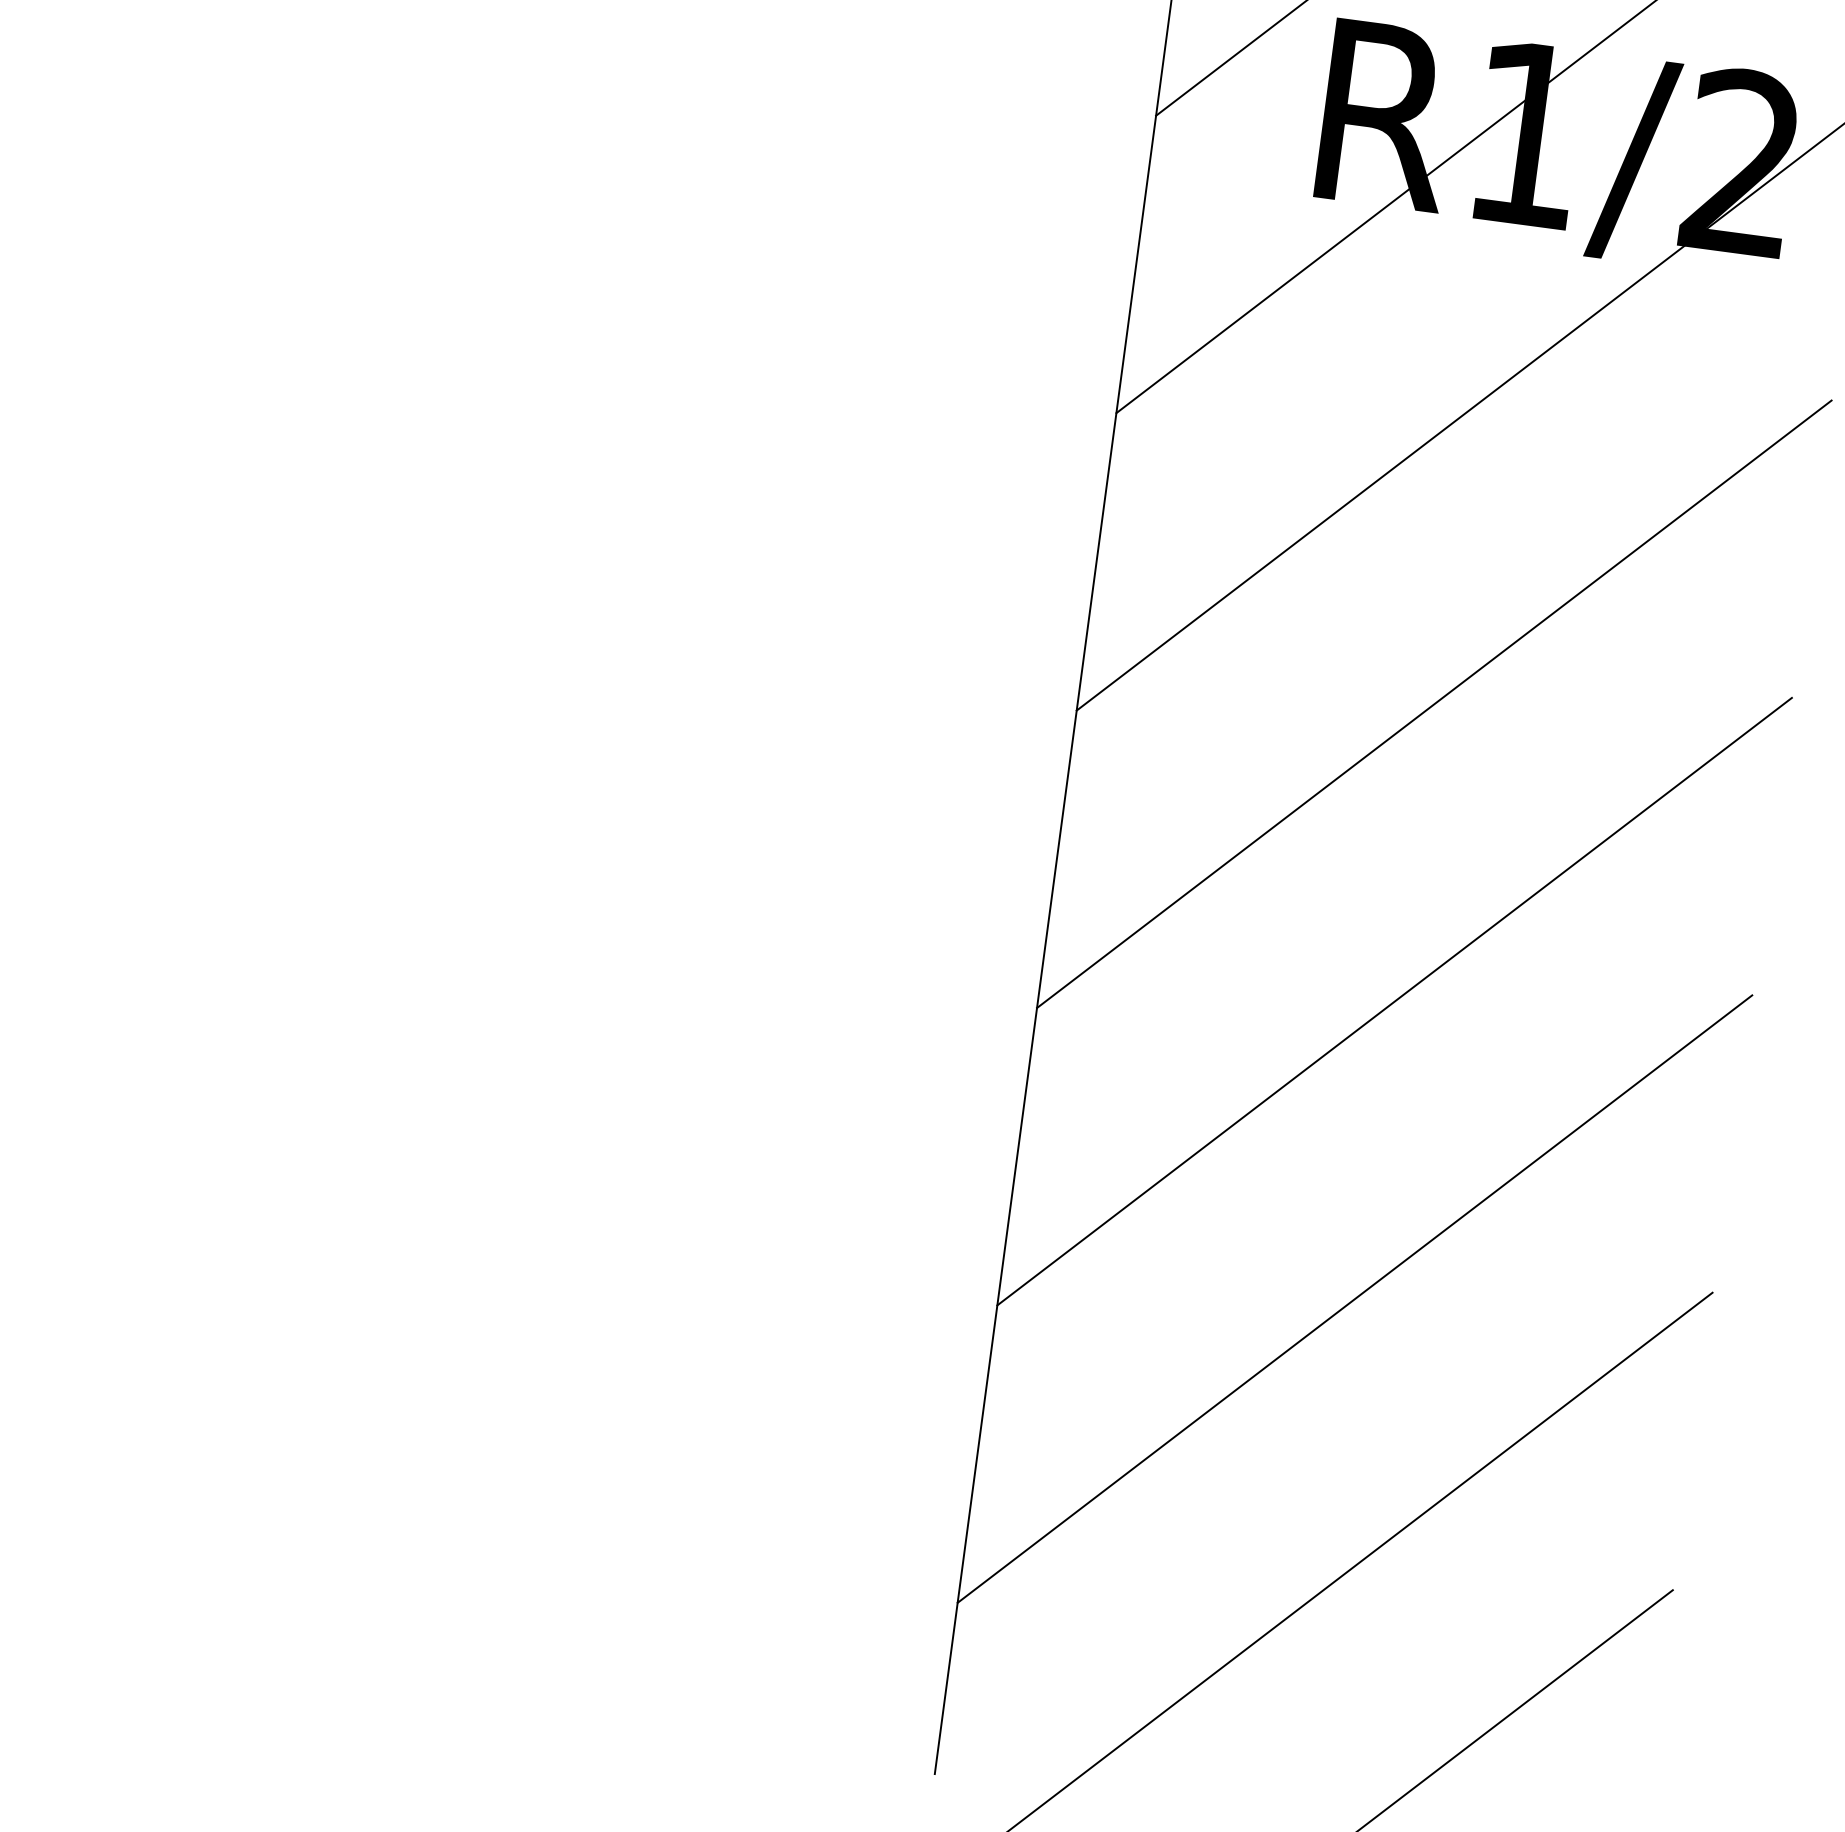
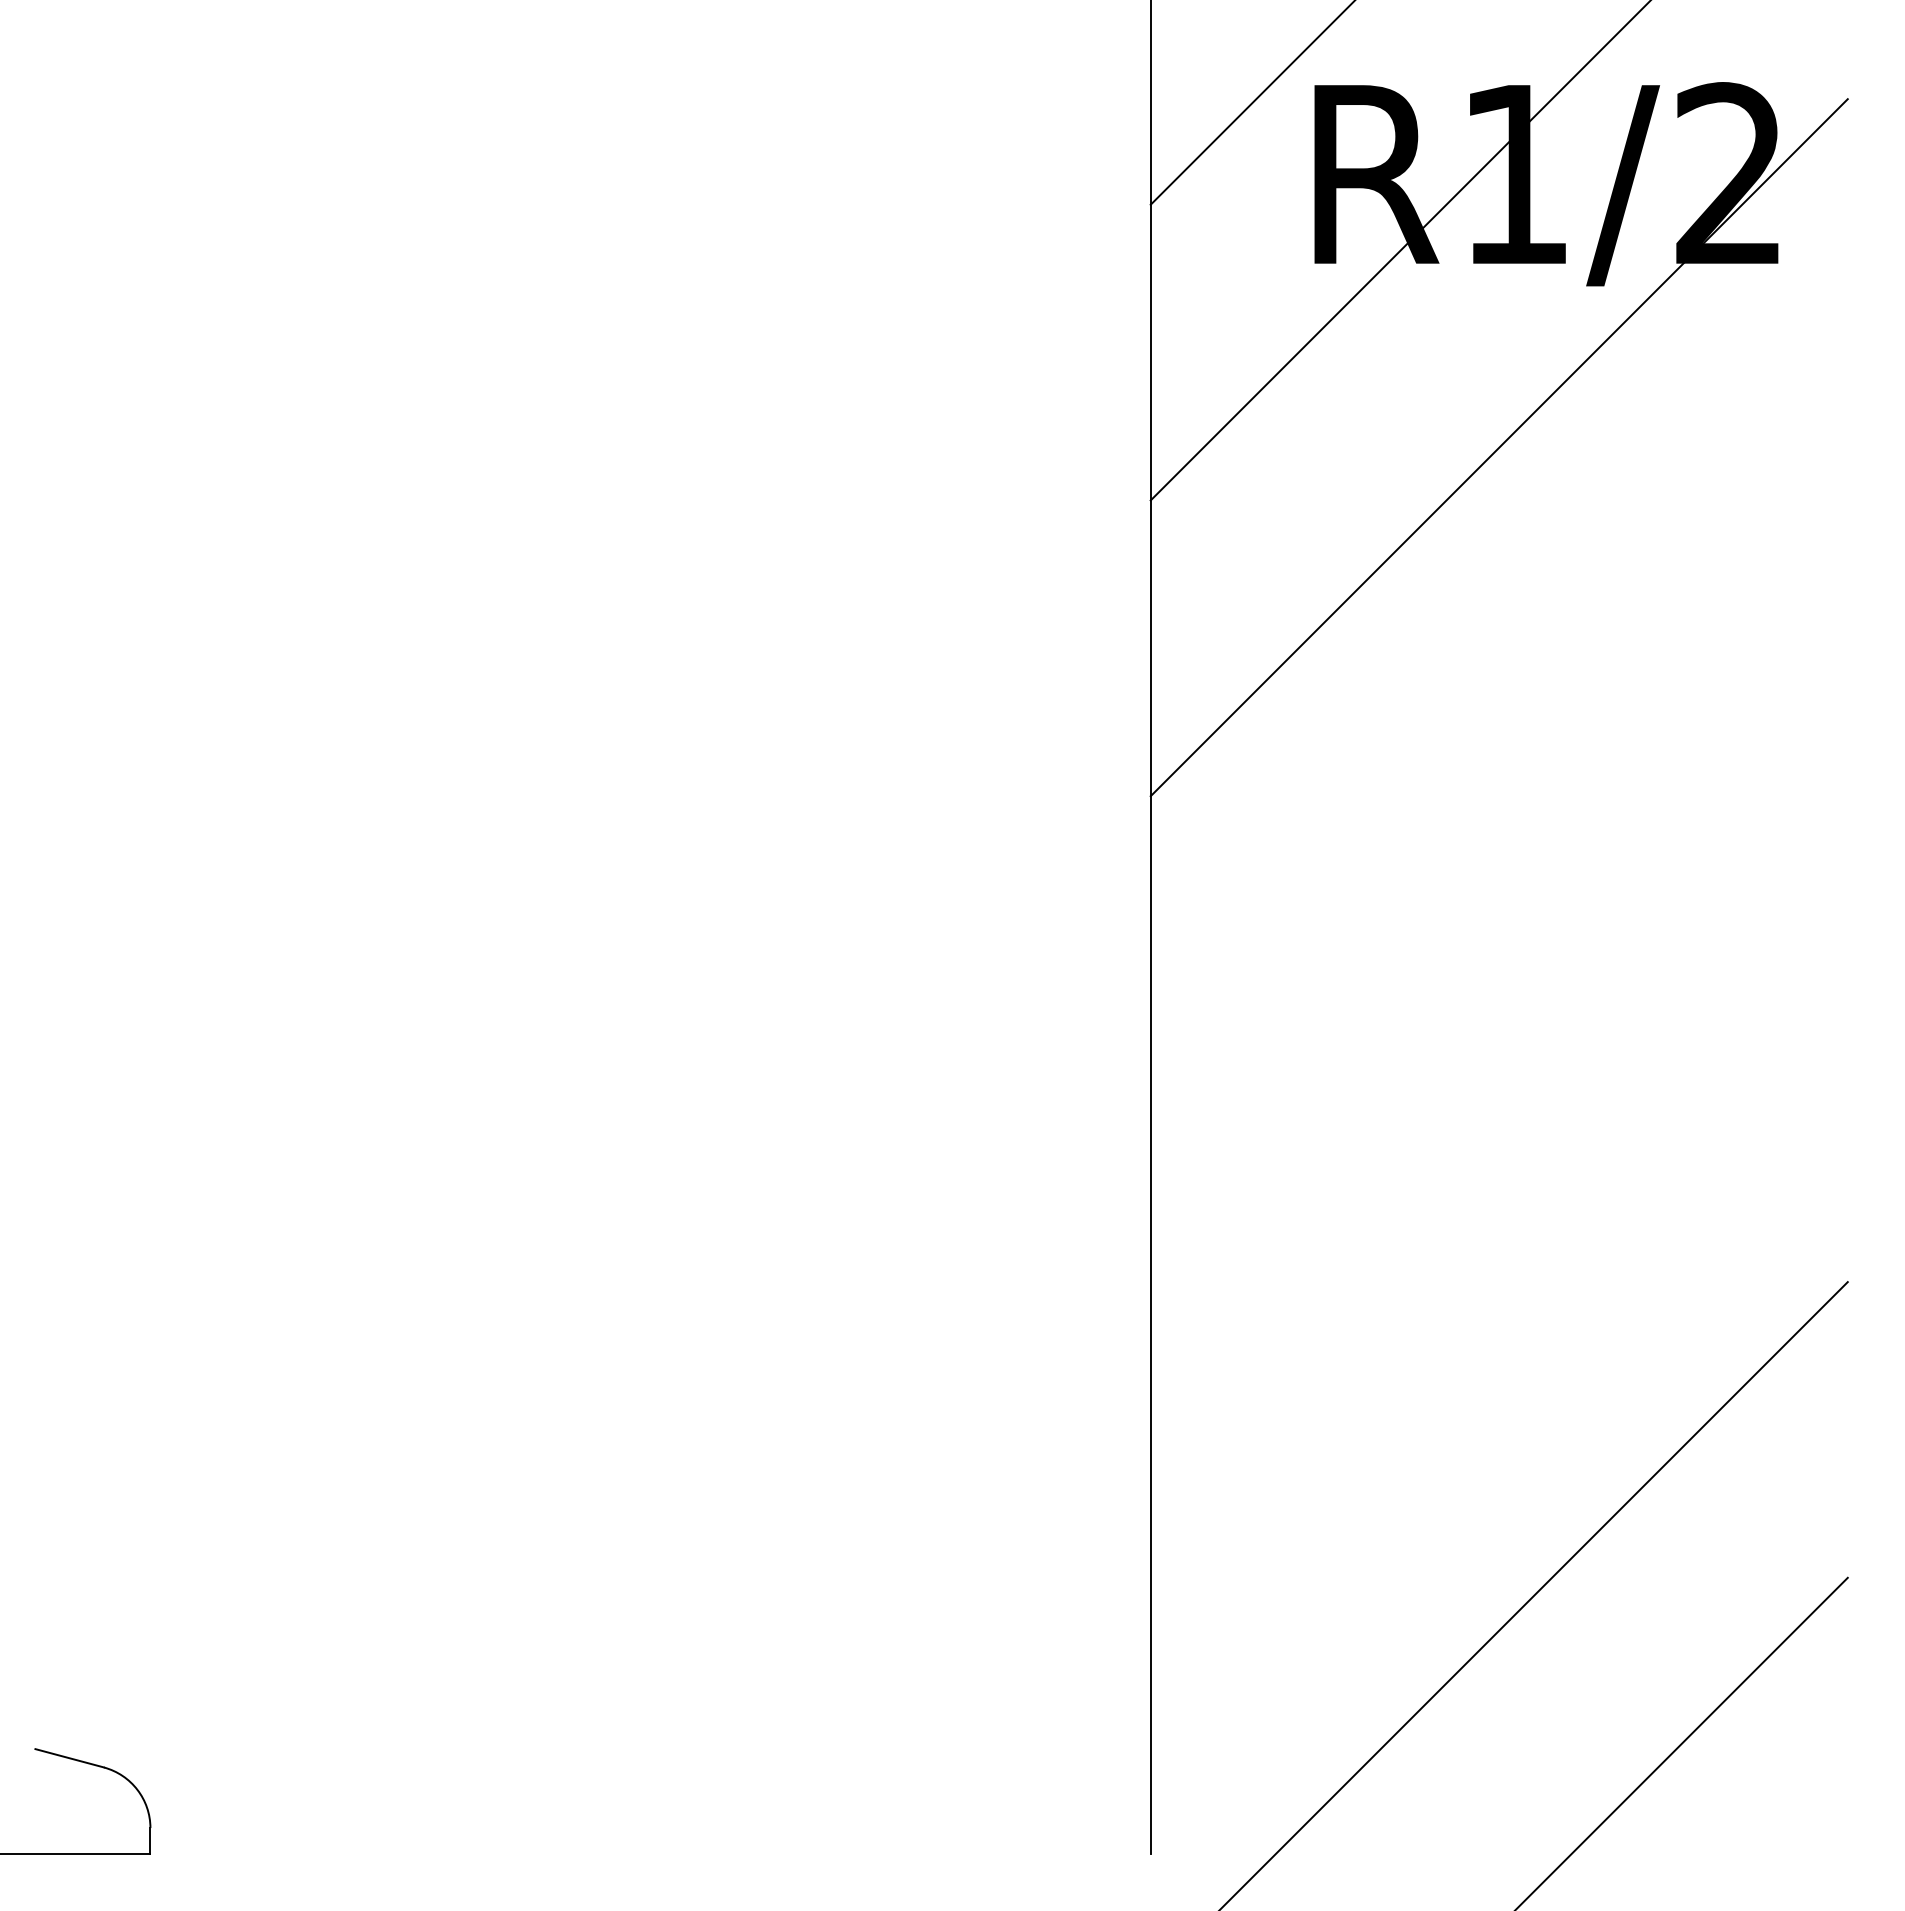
line: (1433, 703) -> (1498, 742), removed
line: (1393, 1000) -> (1498, 1038), removed
line: (1354, 1298) -> (1498, 1334), removed

